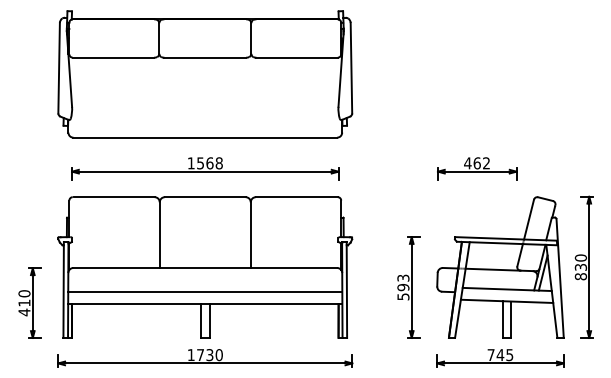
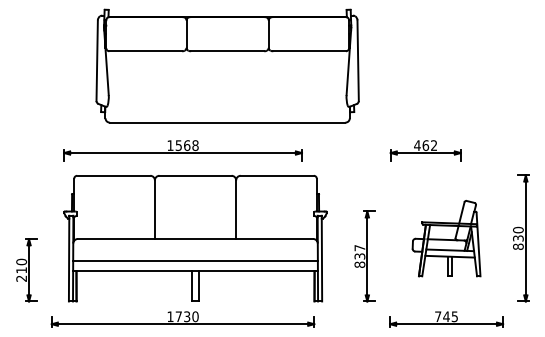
part: (205, 74) -> (227, 66), moved
part: (205, 267) -> (195, 238), moved
part: (500, 267) -> (446, 238), size x0.6
text: (403, 287) -> (359, 256), 593 -> 837
text: (24, 312) -> (21, 278), 410 -> 210

